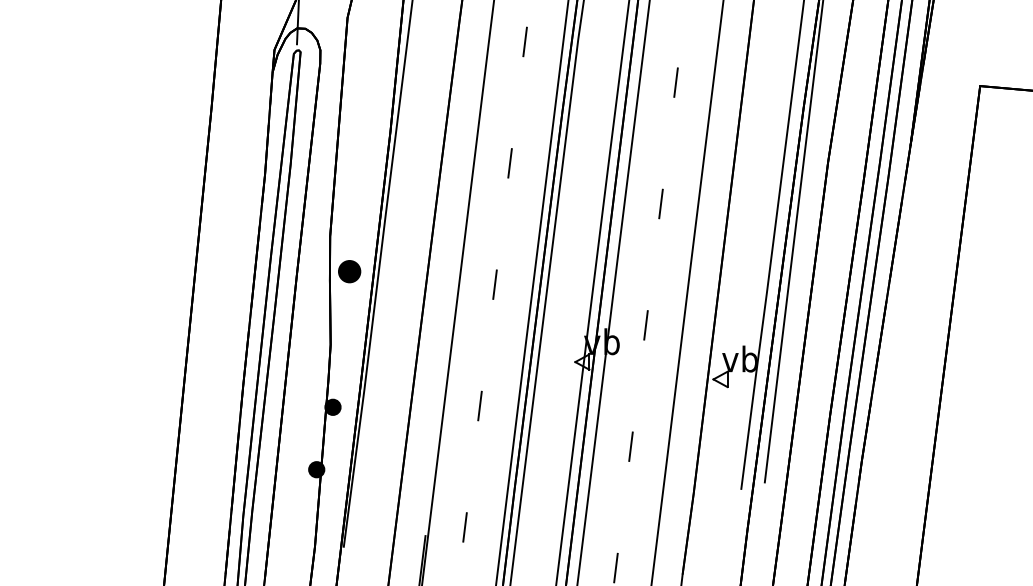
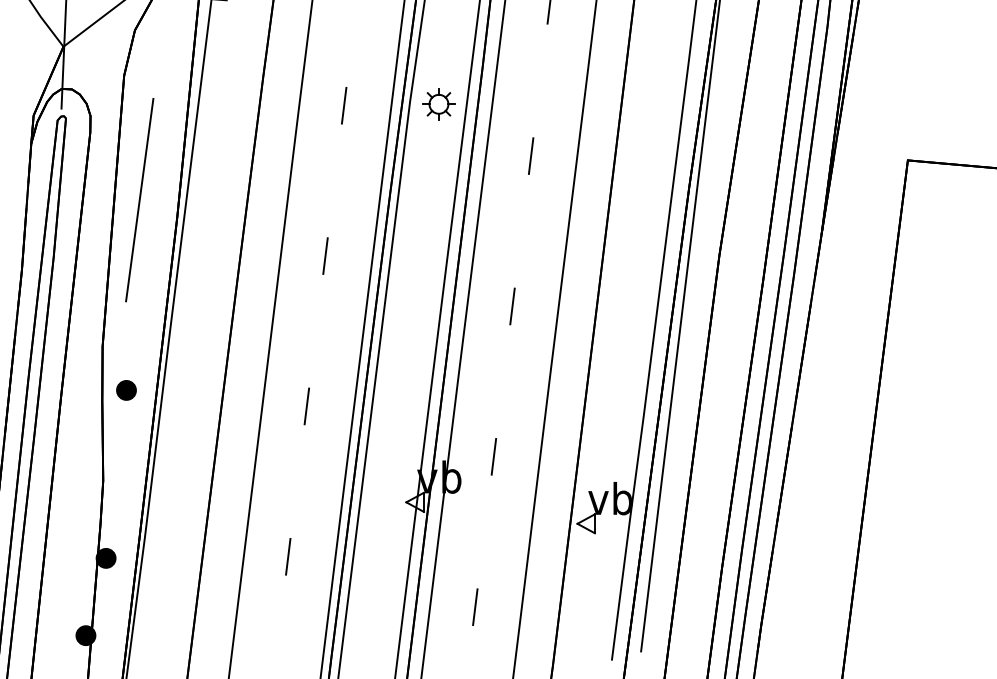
part: (601, 40) -> (438, 103), added
line: (360, 117) -> (140, 199), added
part: (348, 271) -> (125, 390), size x0.71

